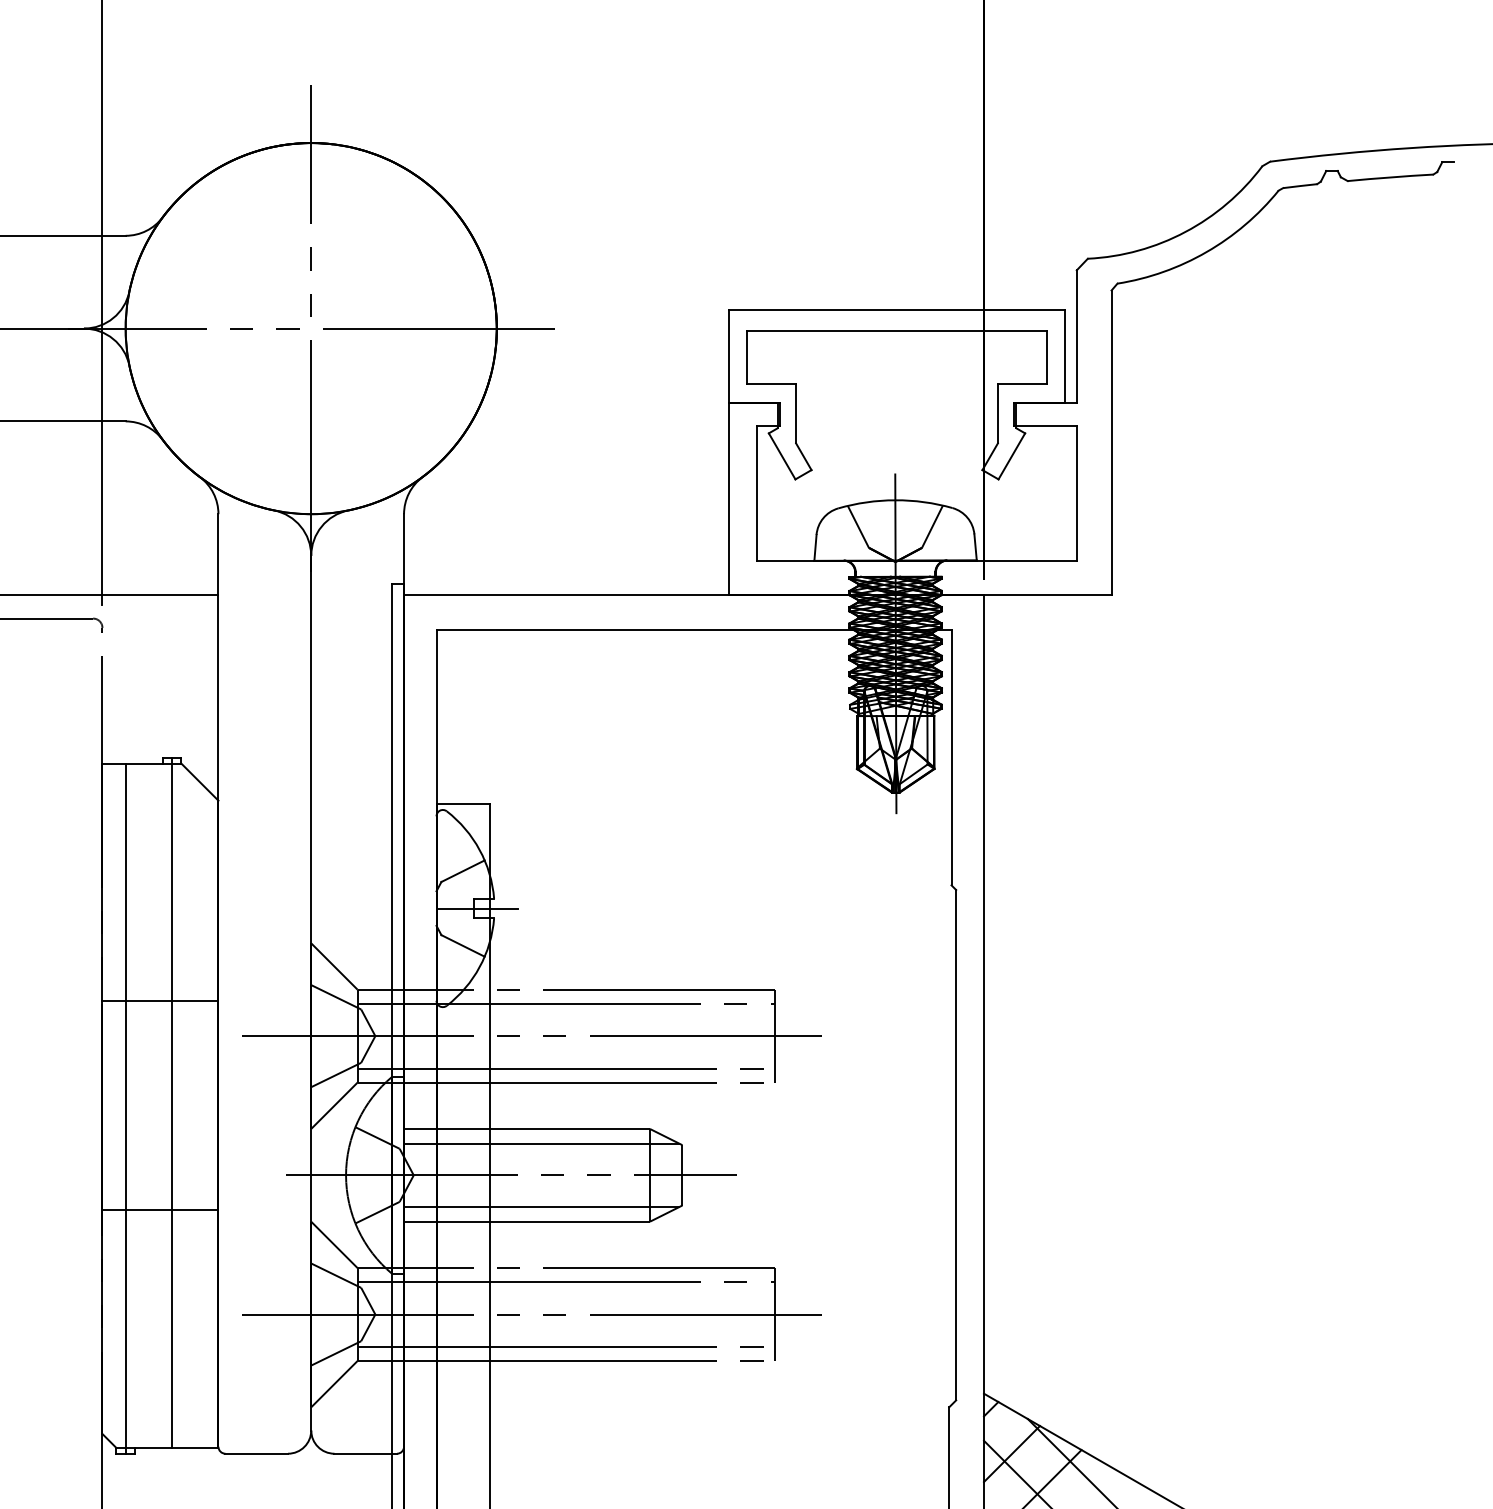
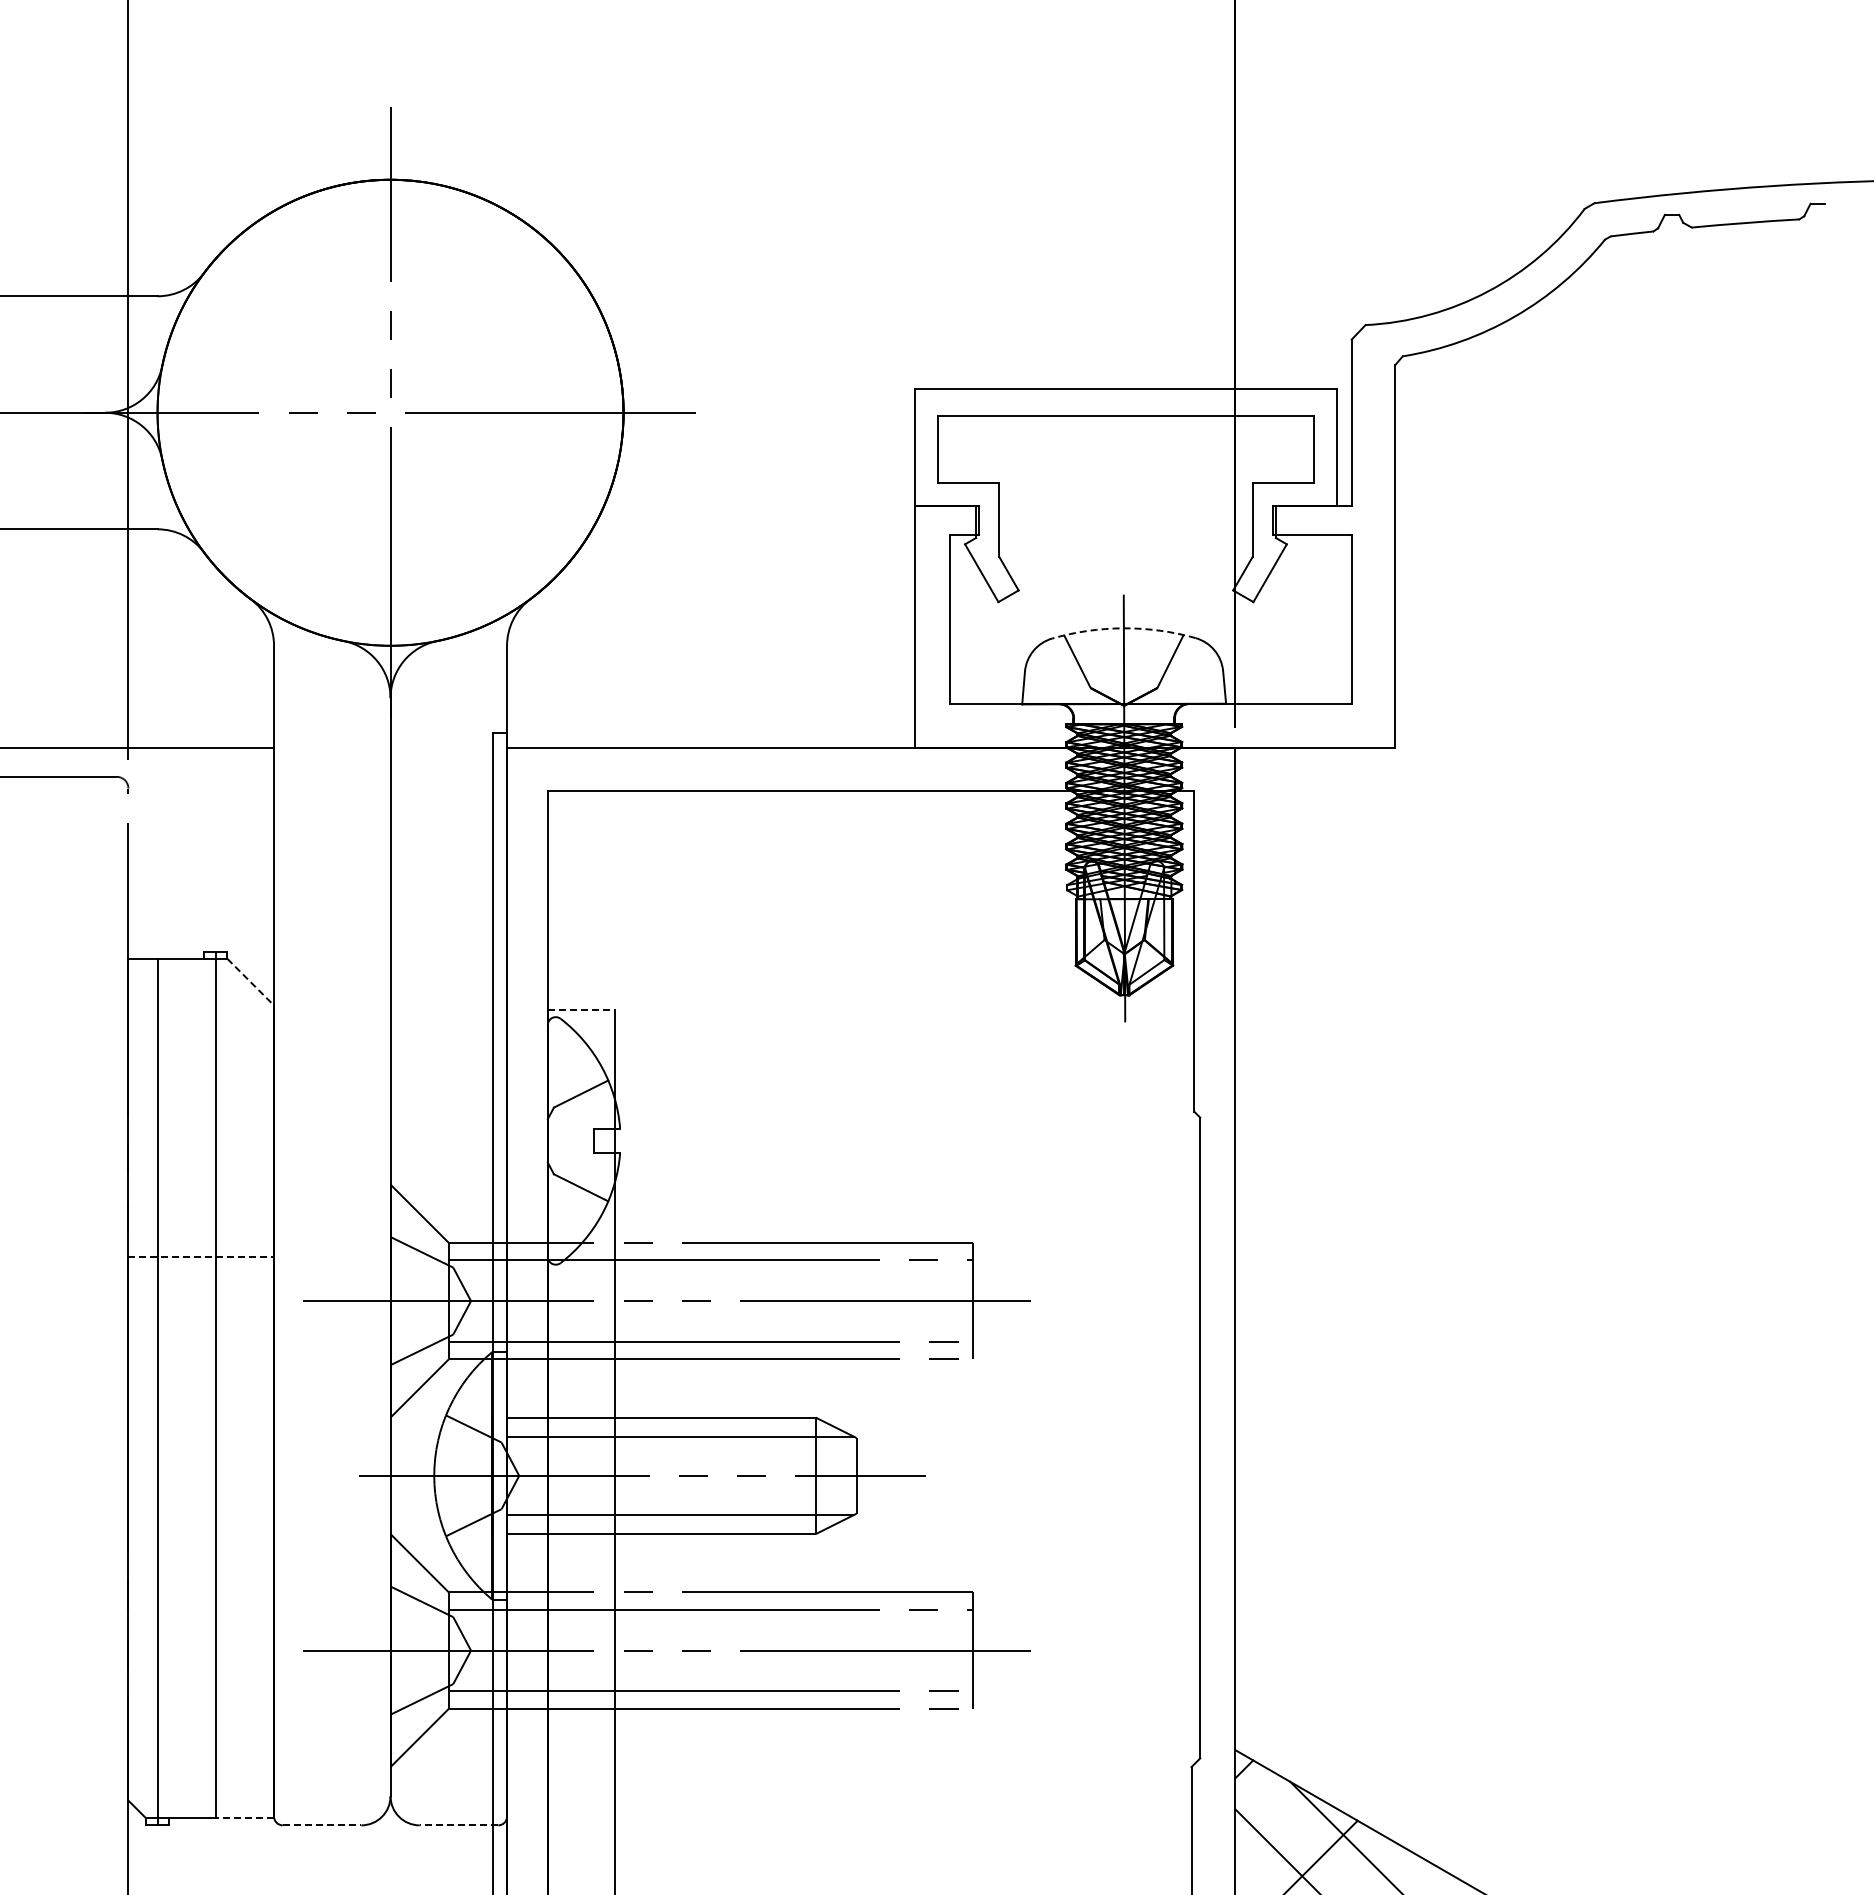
arc: (895, 500) -> (1123, 628), solid -> dashed
line: (199, 782) -> (250, 982), solid -> dashed
line: (463, 803) -> (581, 1009), solid -> dashed
line: (476, 908) -> (598, 1140), removed
line: (160, 1001) -> (201, 1257), solid -> dashed
line: (160, 1210) -> (201, 1519), removed
line: (194, 1448) -> (244, 1818), solid -> dashed
line: (257, 1453) -> (322, 1825), solid -> dashed
line: (365, 1453) -> (458, 1825), solid -> dashed
line: (1012, 1453) -> (1270, 1825), removed

